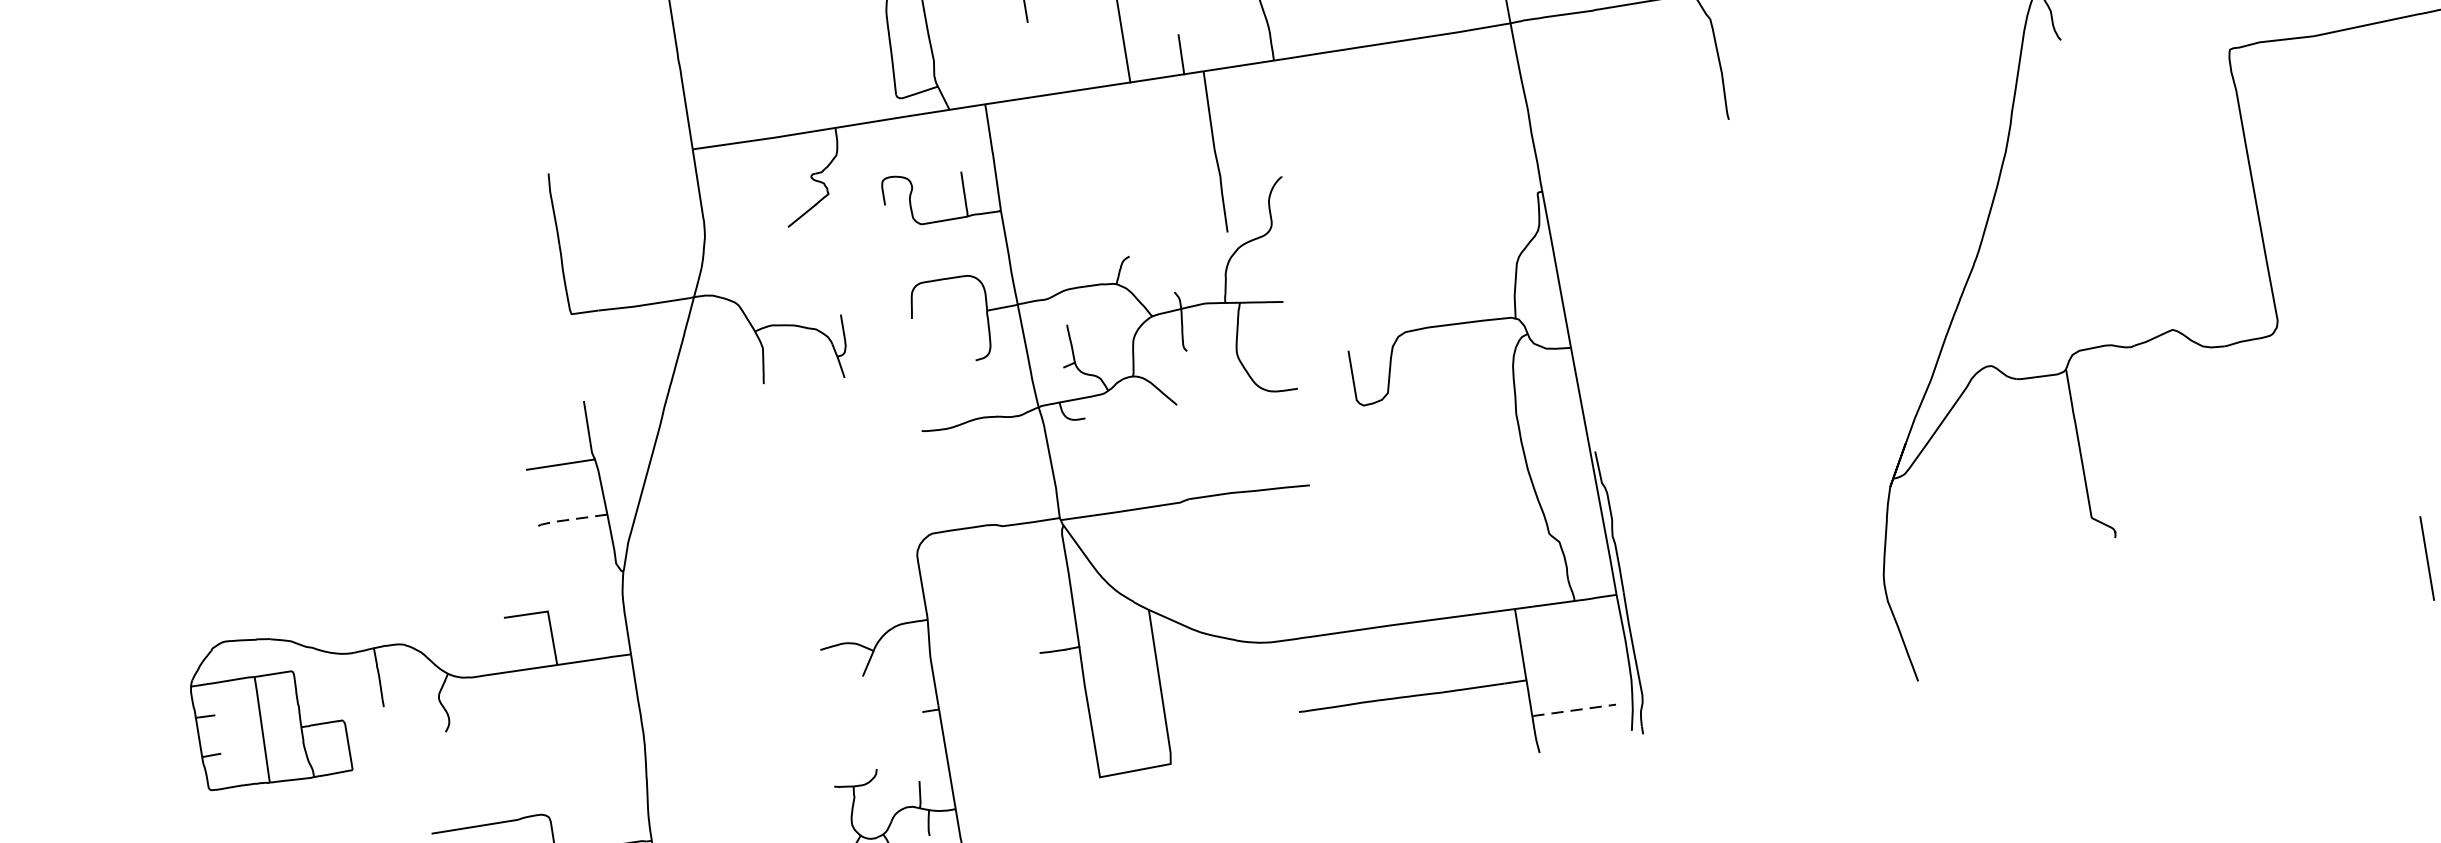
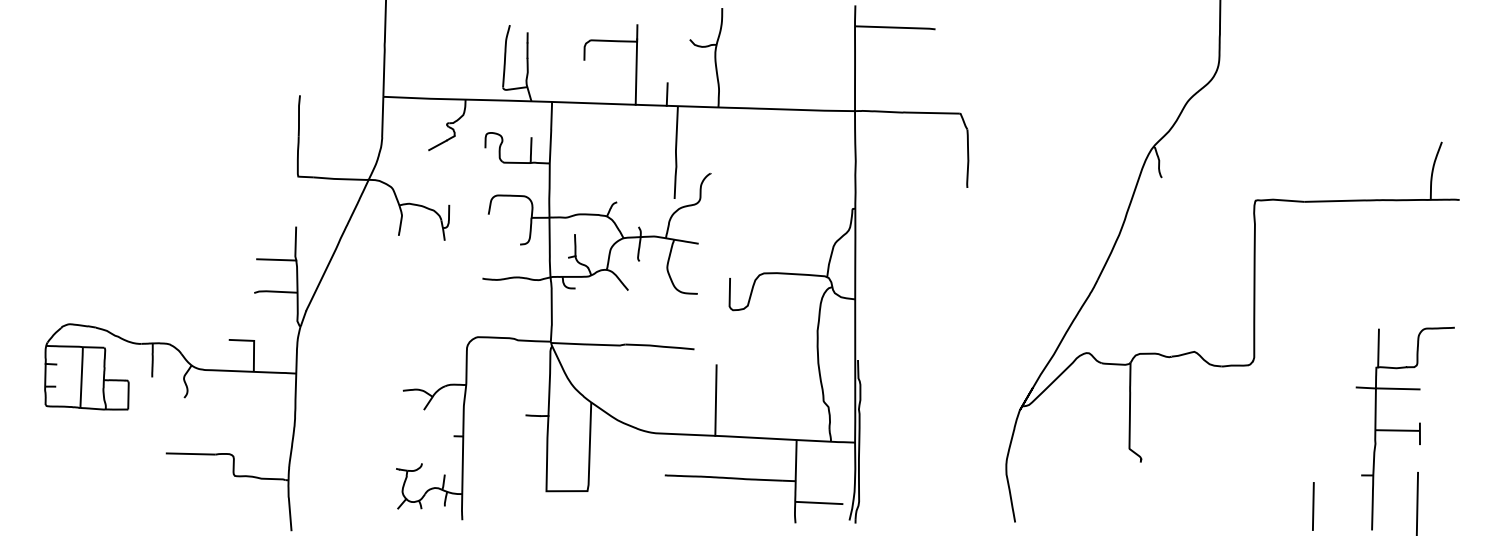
line: (567, 519) -> (274, 291), dashed -> solid
line: (1362, 566) -> (715, 400), added
line: (1572, 709) -> (818, 502), dashed -> solid

